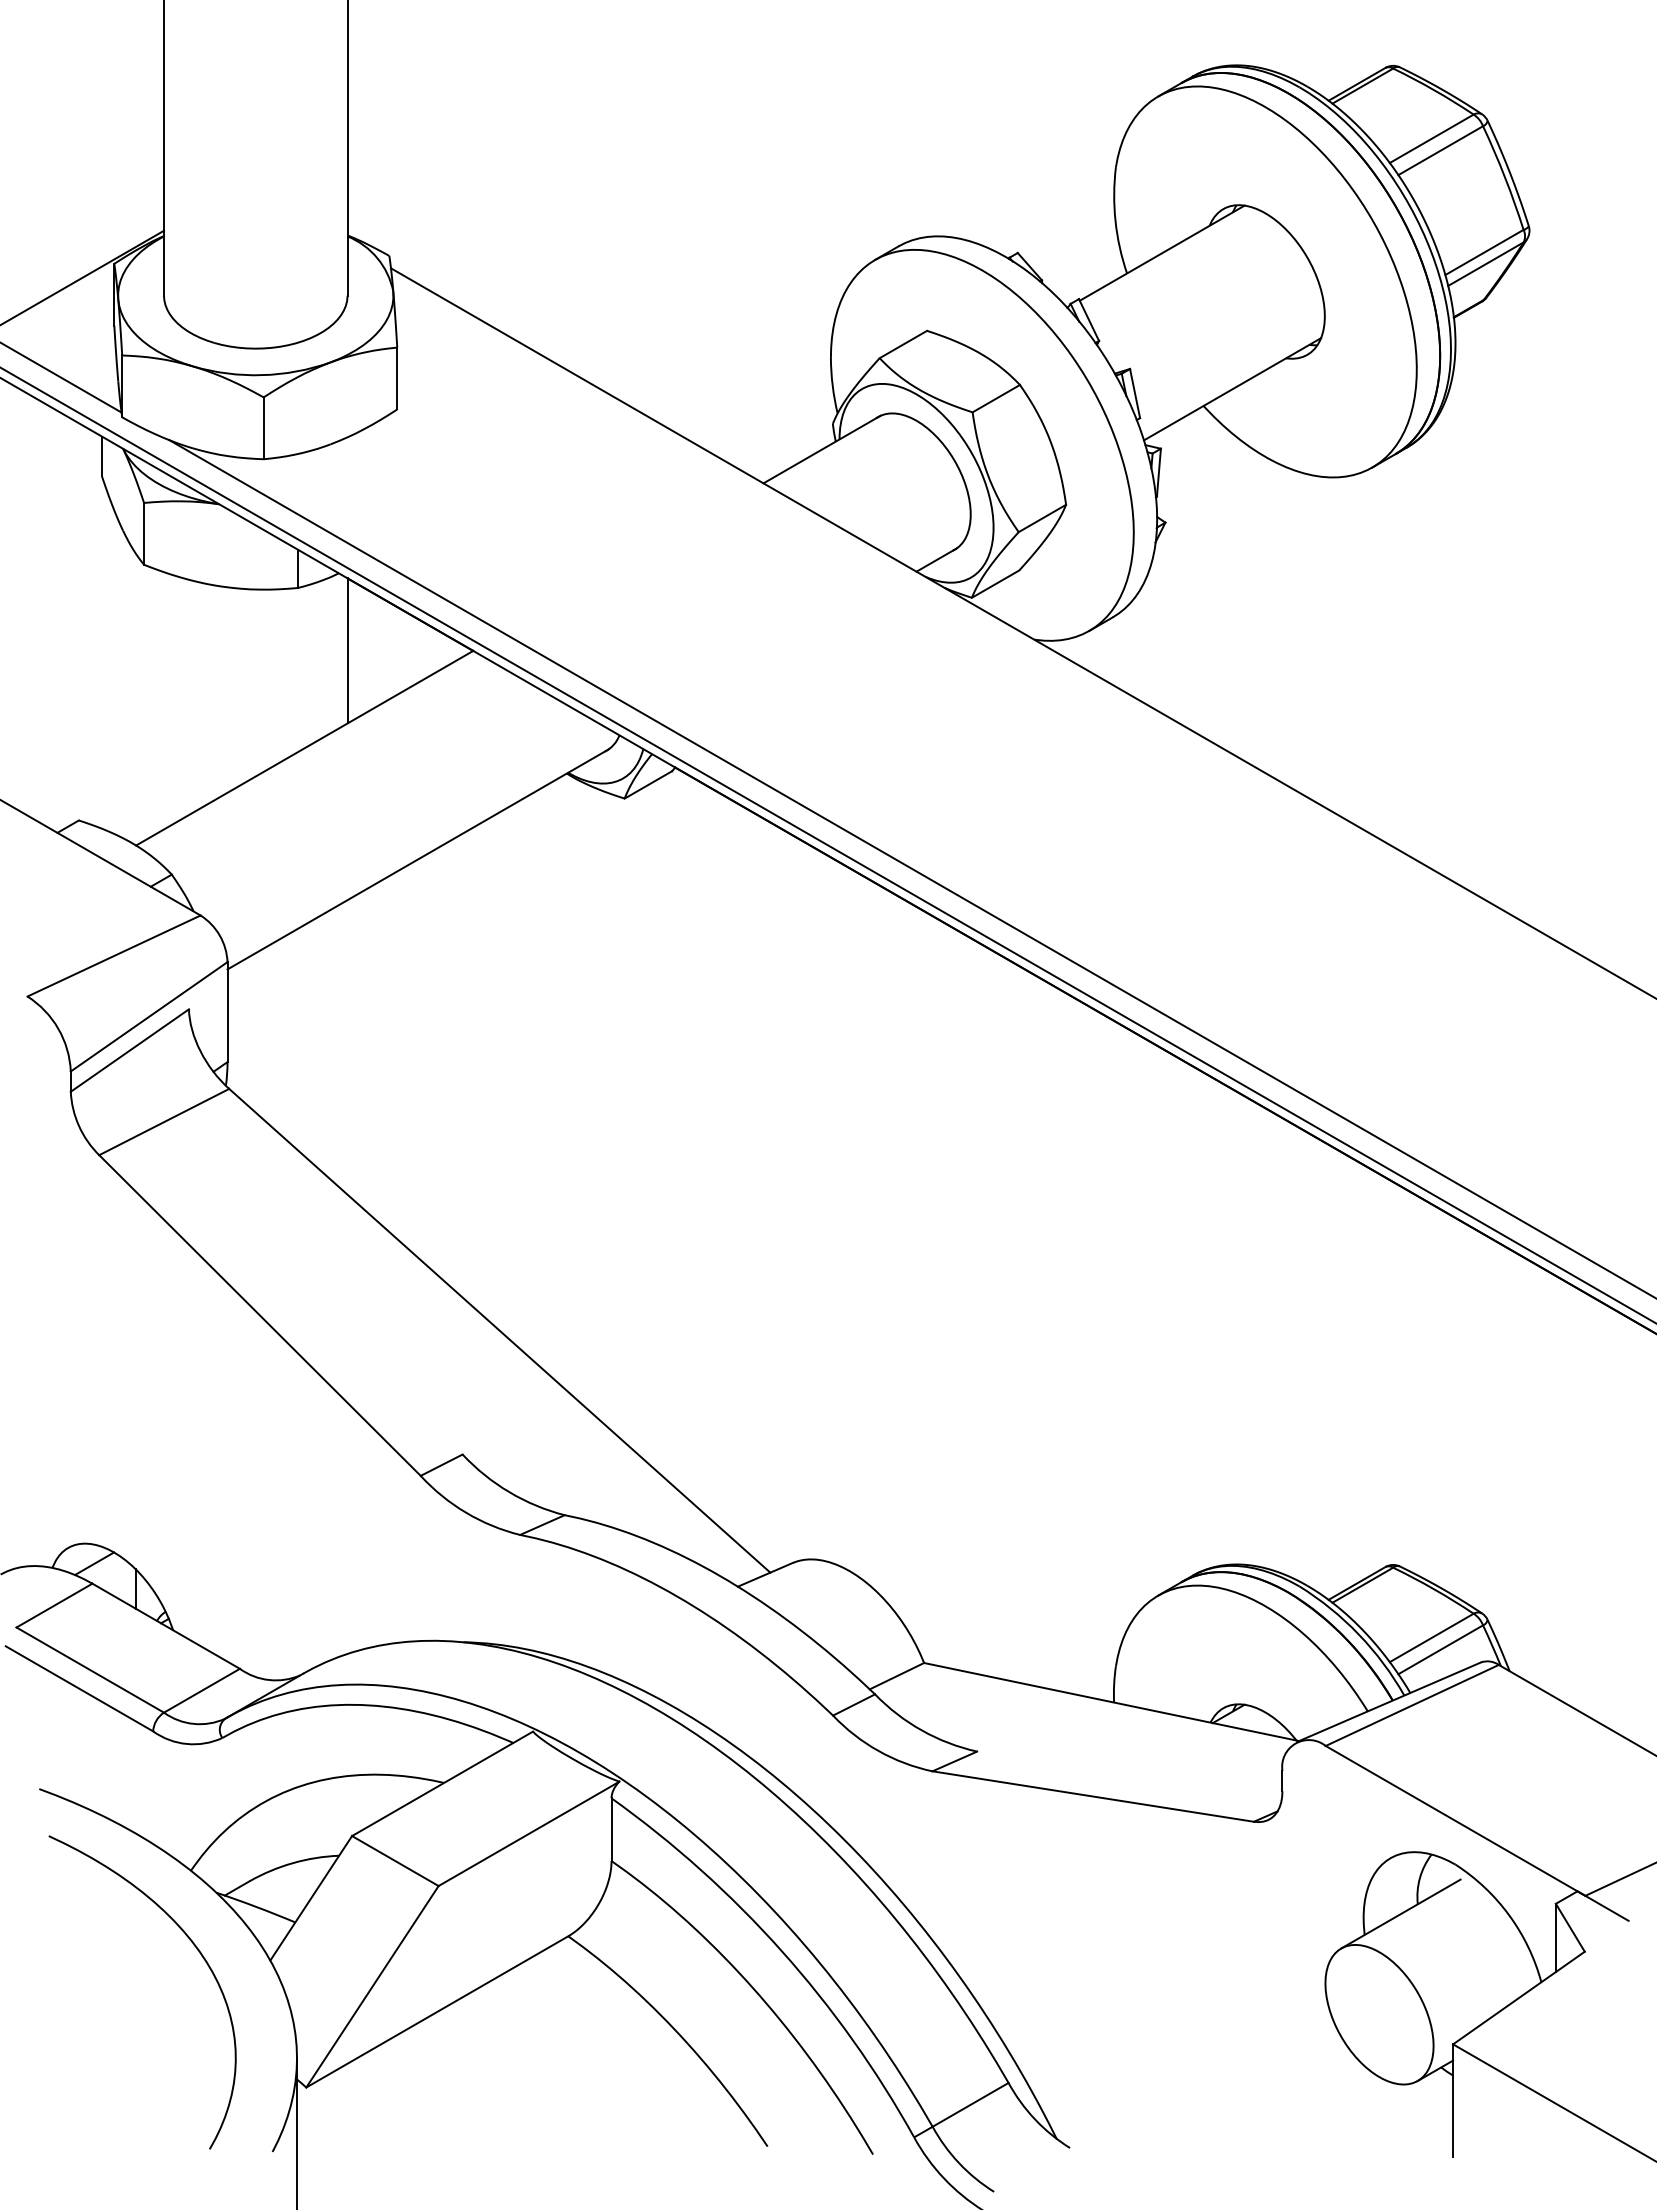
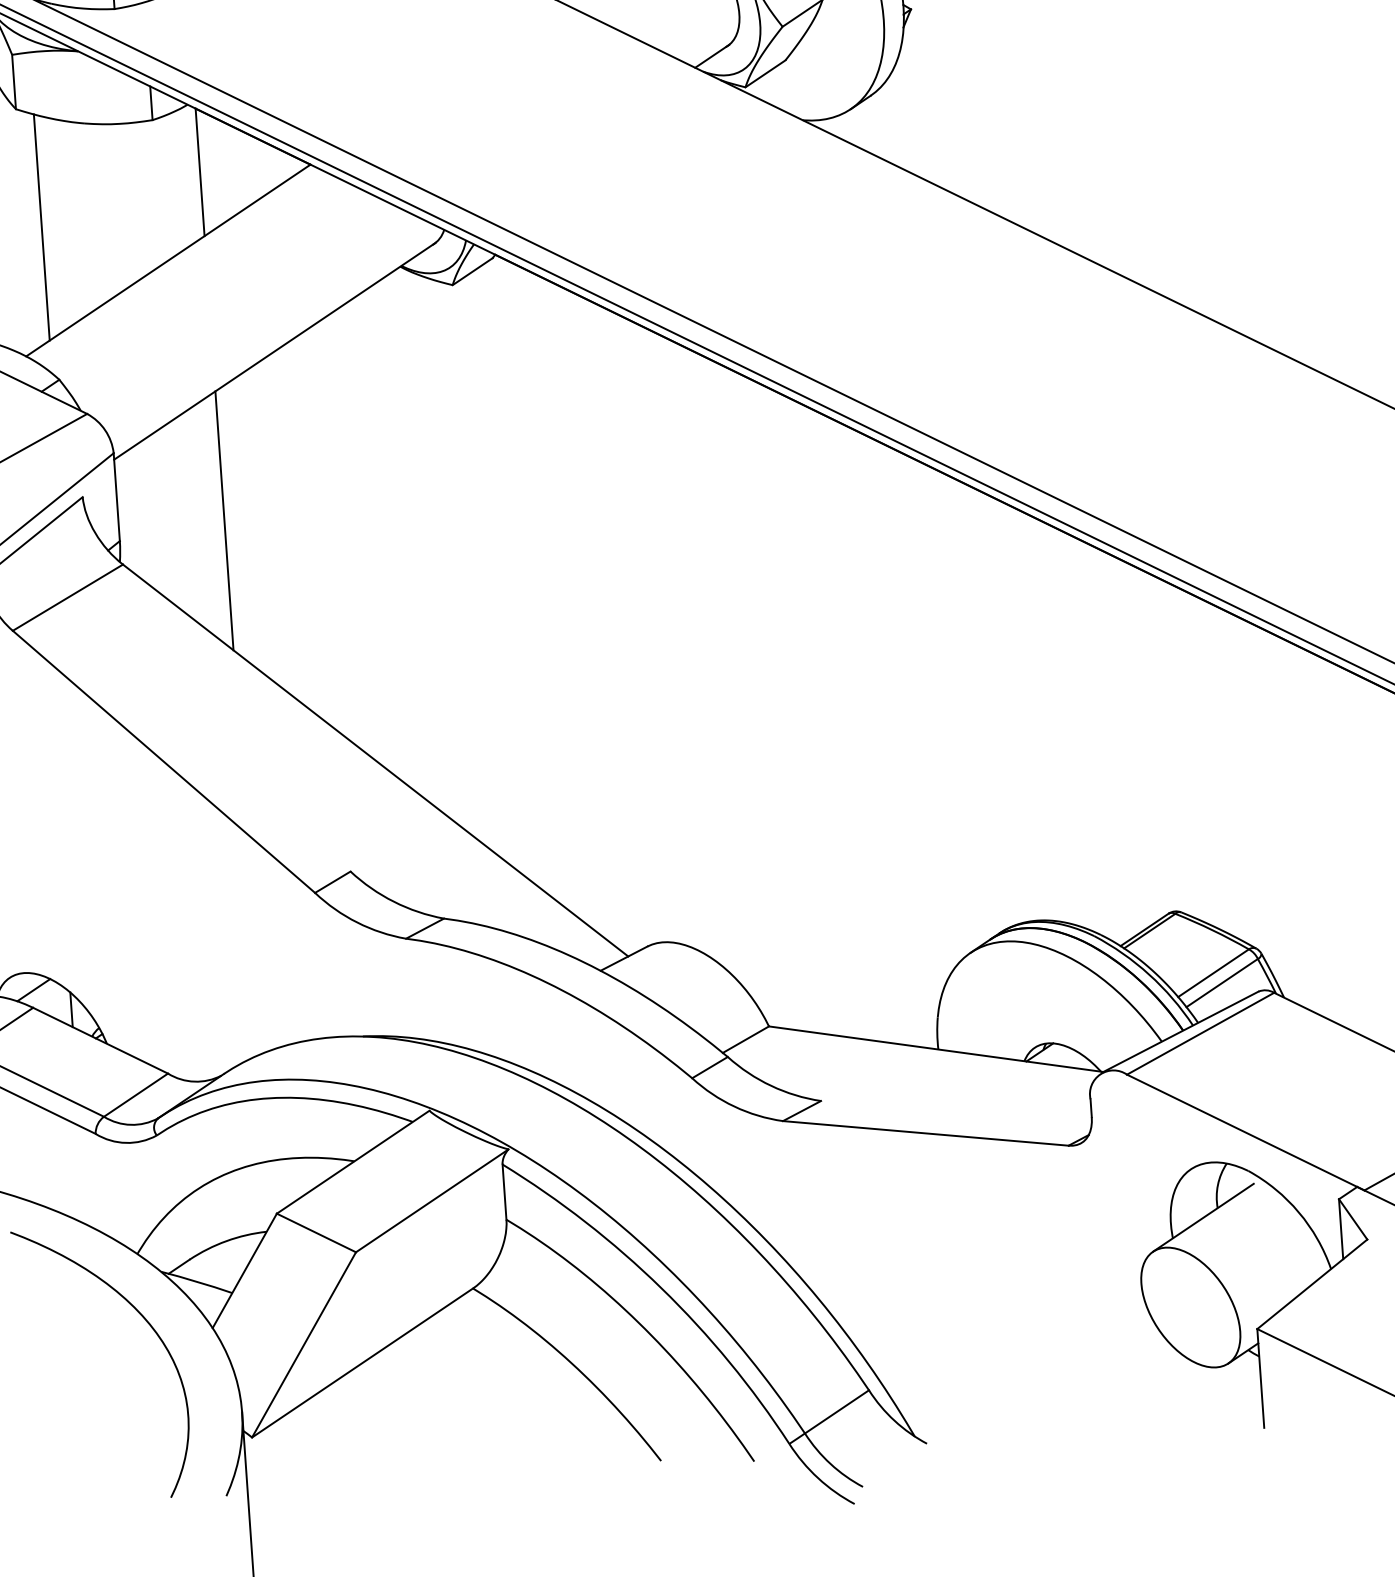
line: (164, 700) -> (42, 227), added
line: (347, 1047) -> (224, 520), added

